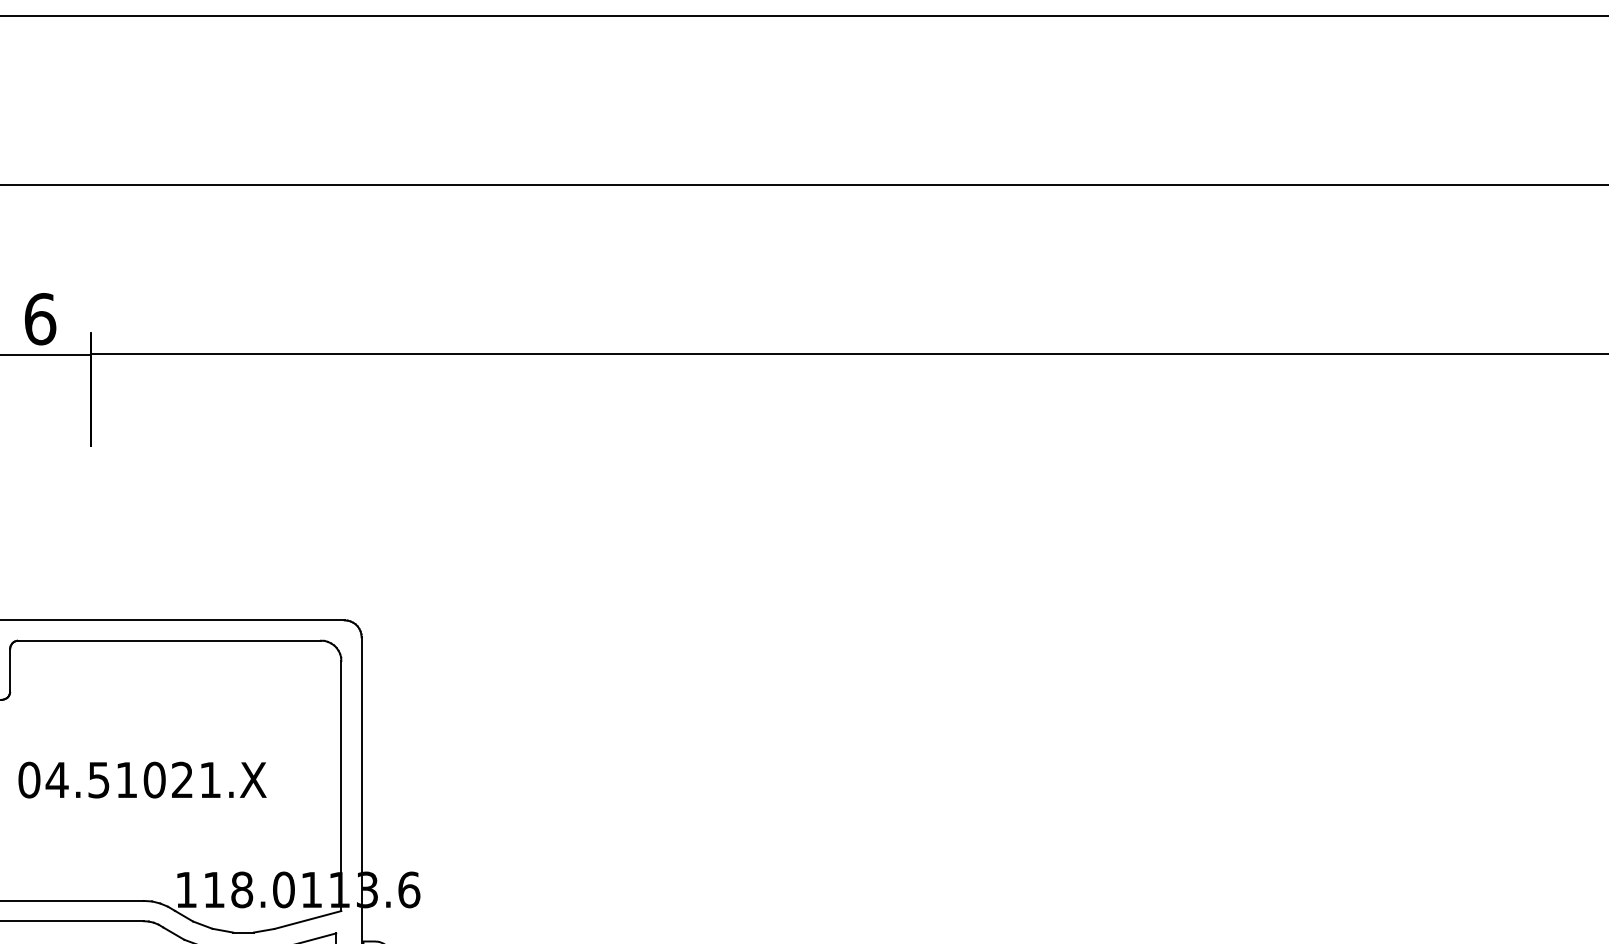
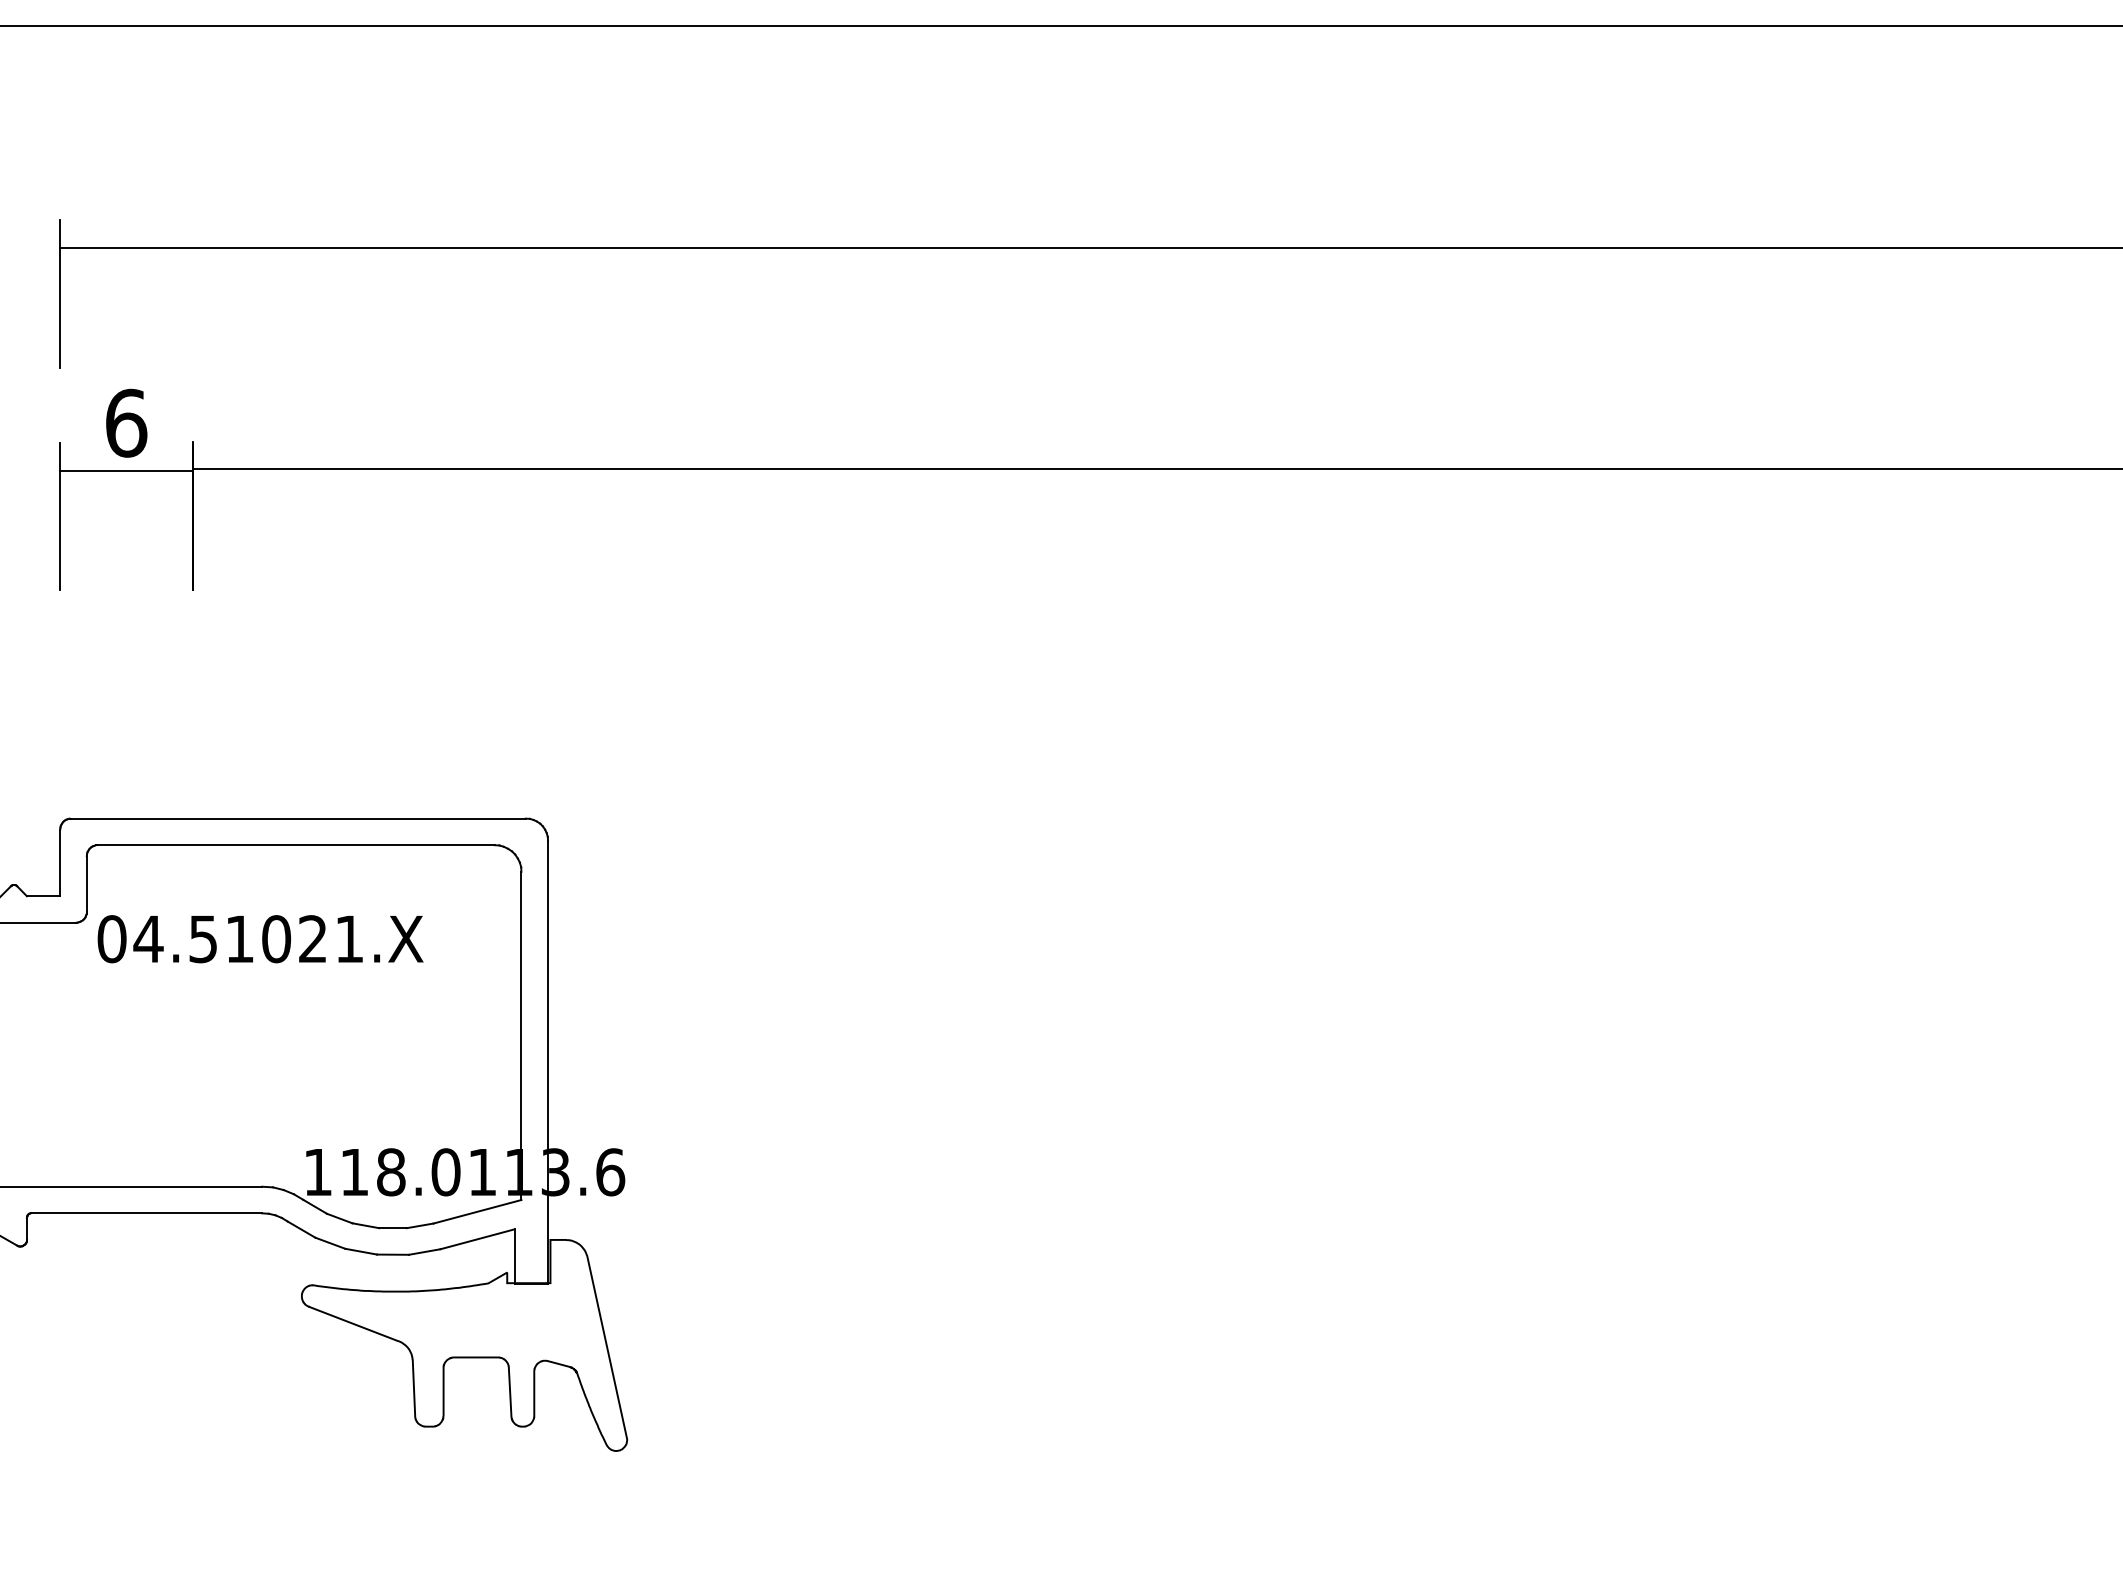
text: (142, 780) -> (260, 939), moved

